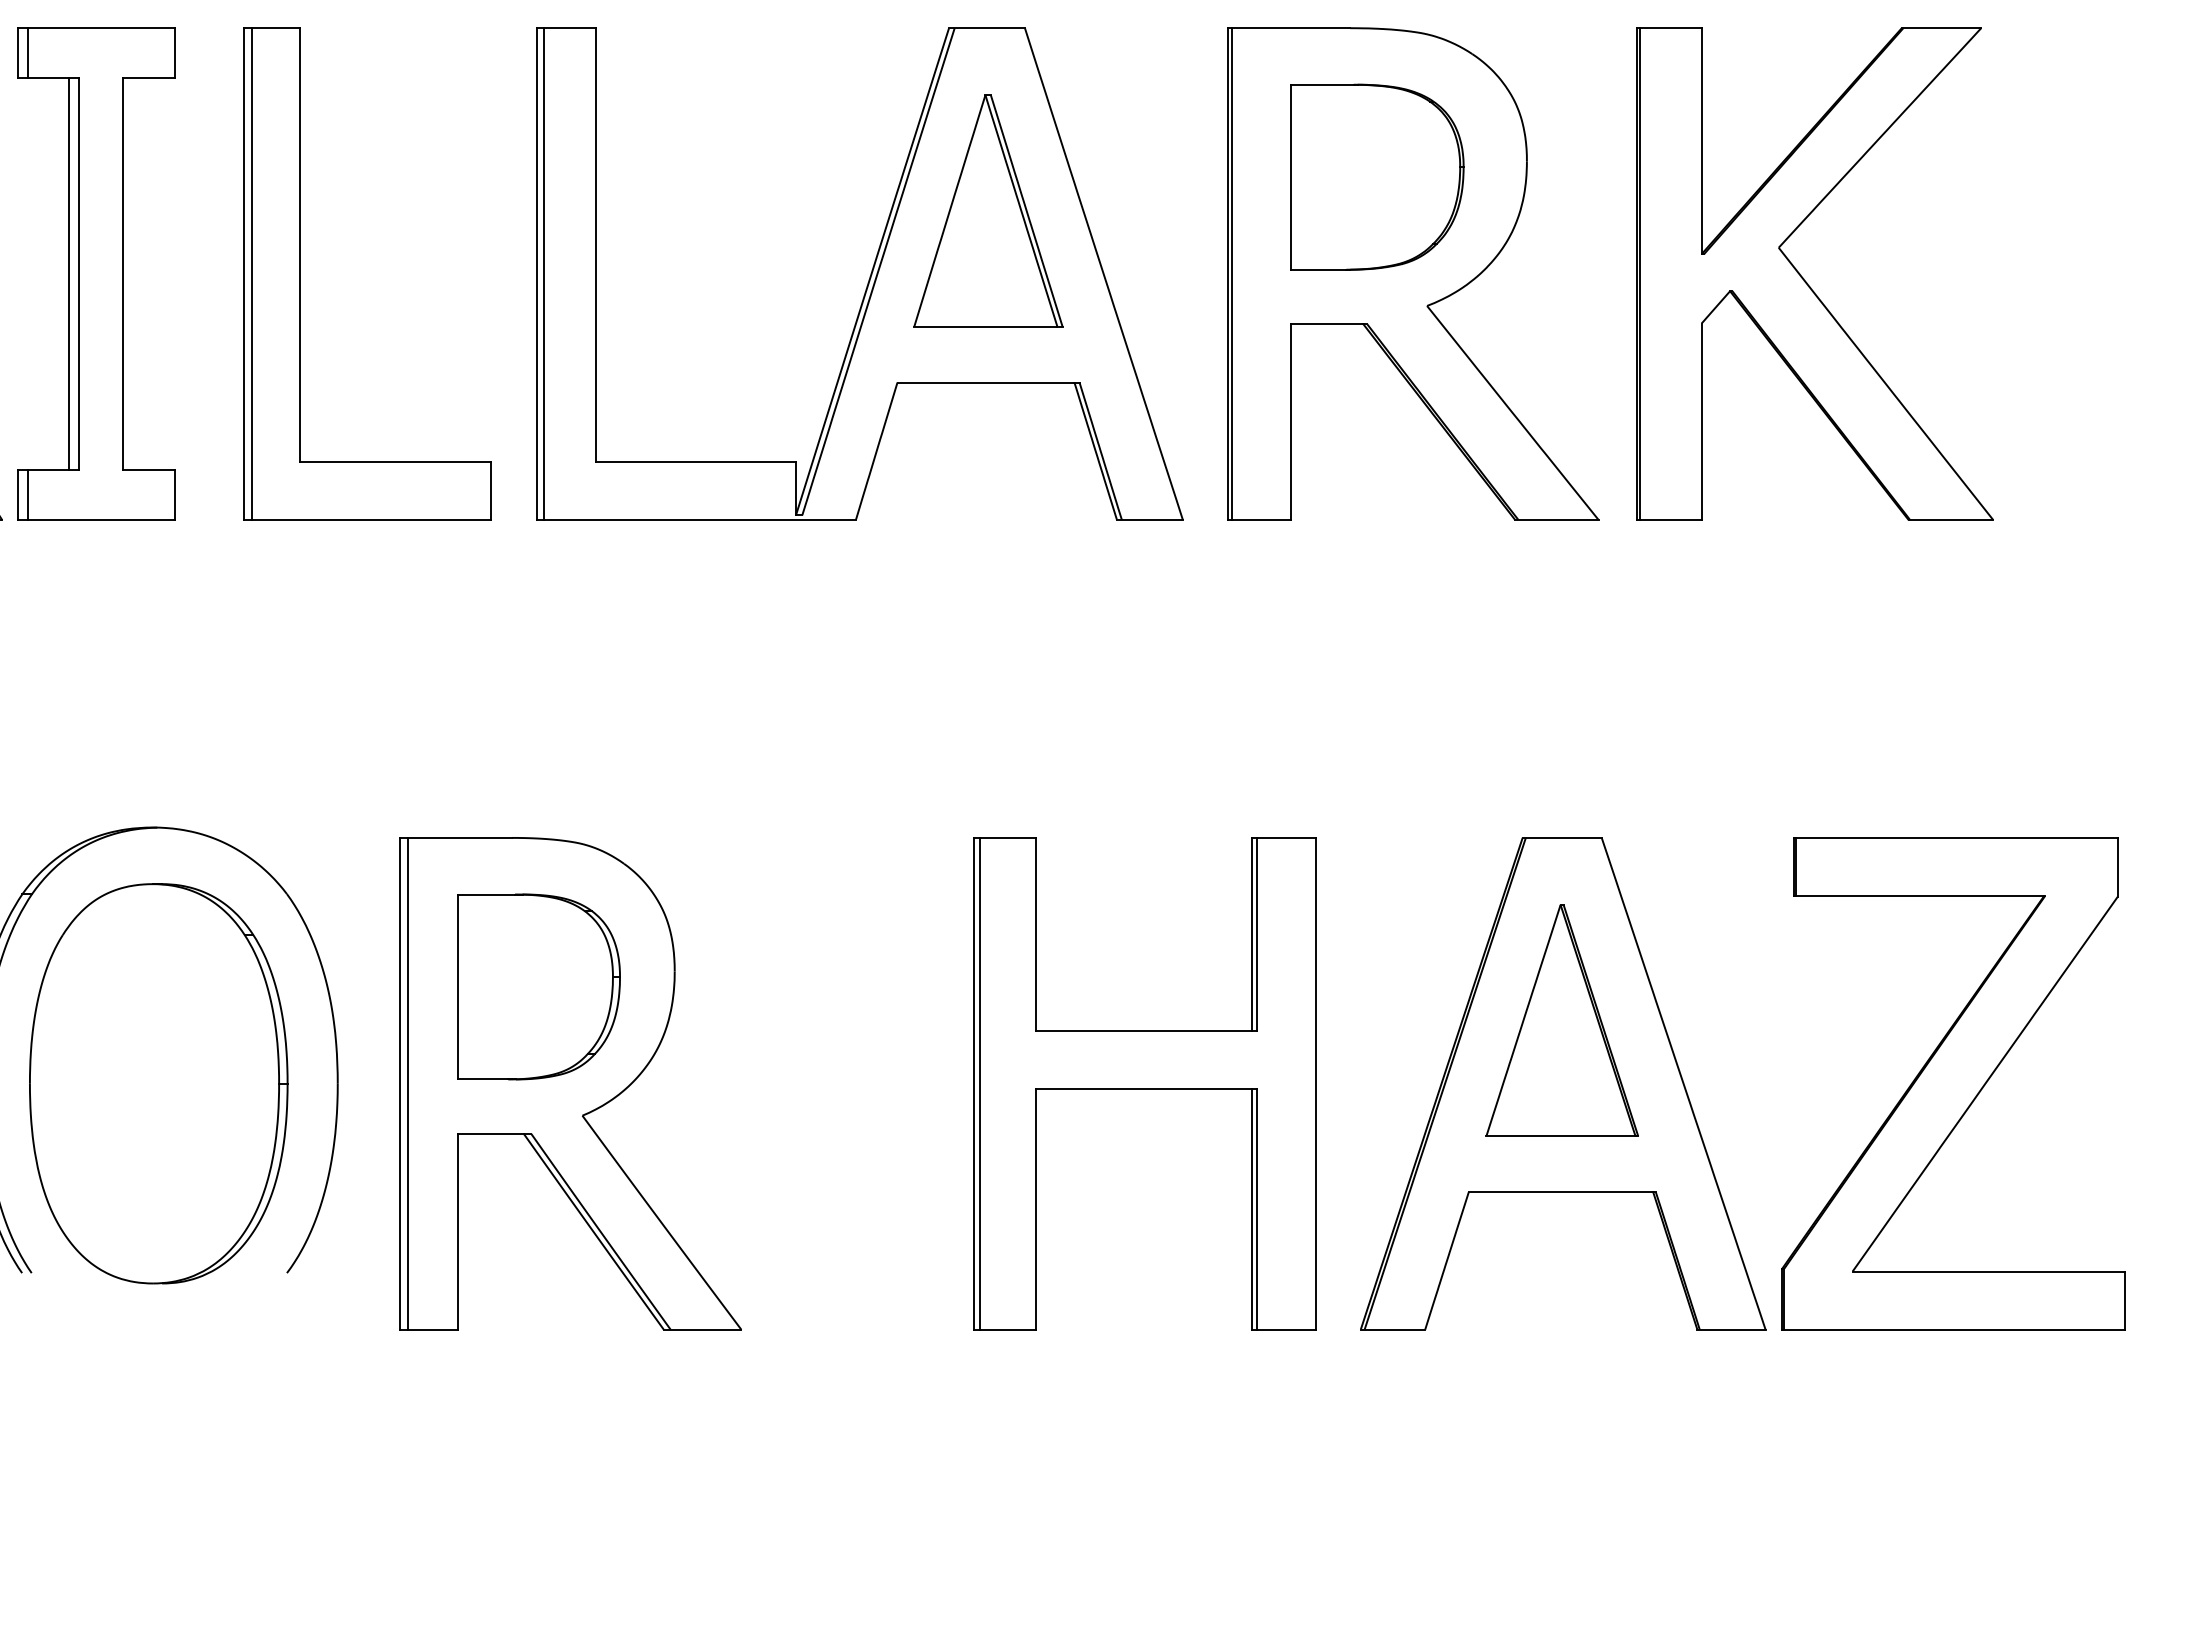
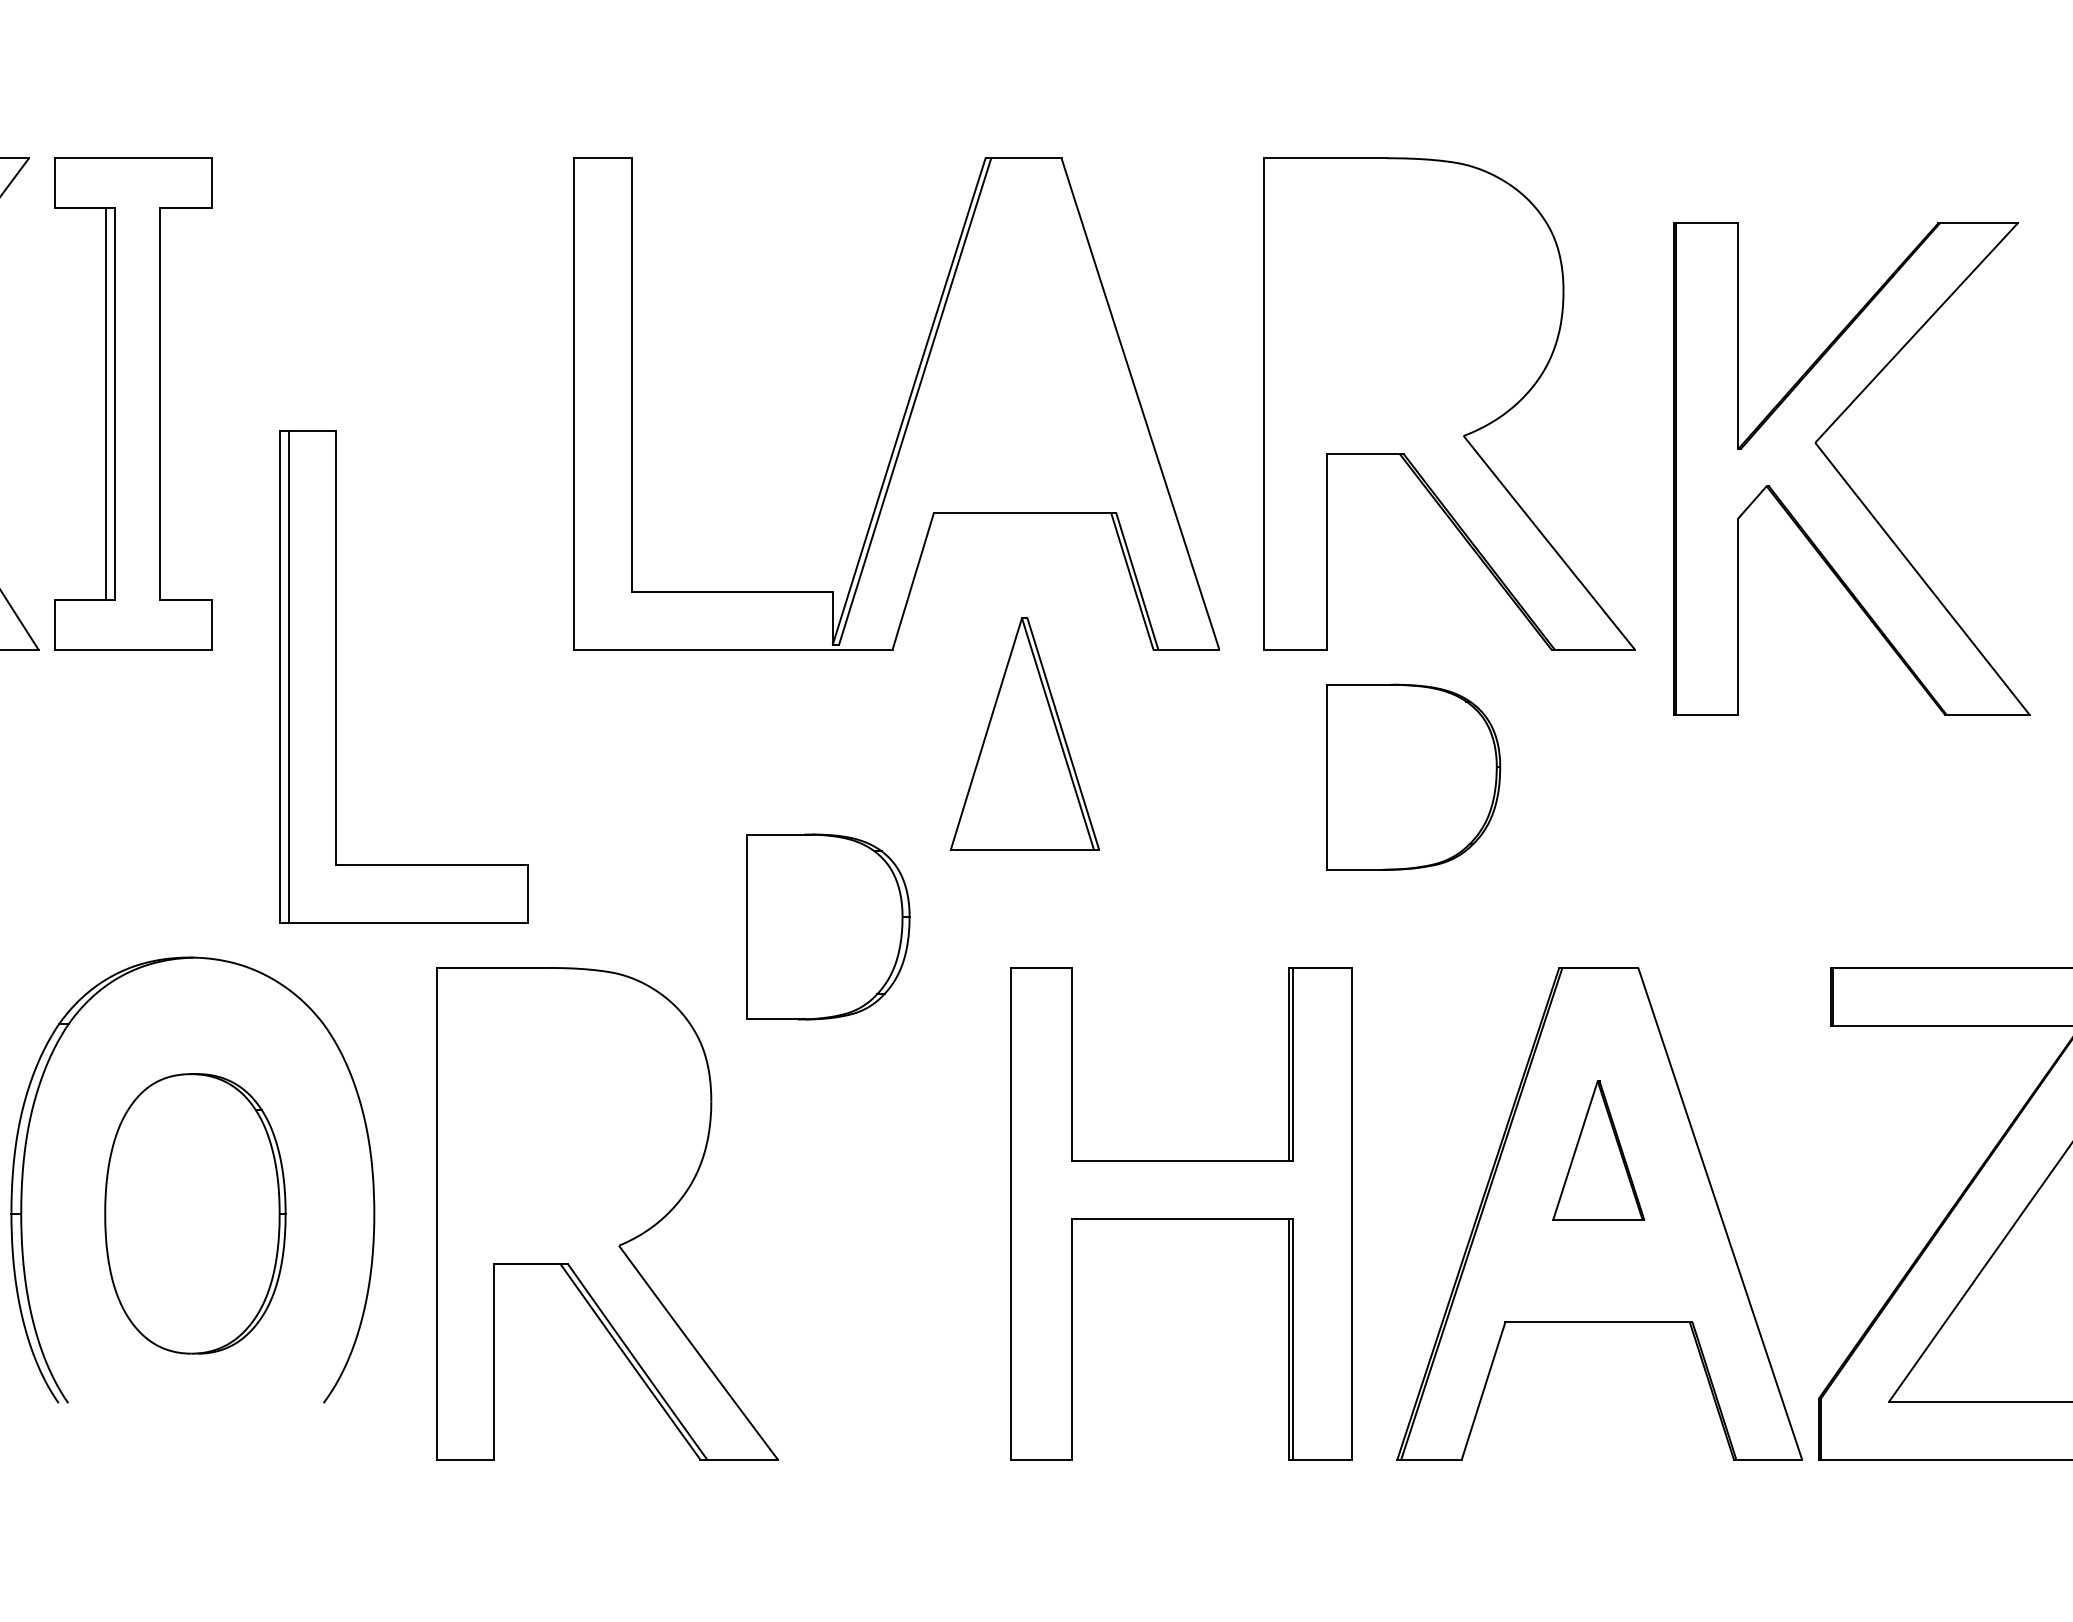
line: (27, 53) -> (64, 183), removed
part: (1377, 176) -> (1414, 776), moved
part: (988, 210) -> (1025, 733), moved
part: (300, 273) -> (337, 676), moved
line: (544, 273) -> (581, 403), removed
line: (1232, 273) -> (1269, 403), removed
part: (1804, 278) -> (1841, 473), moved
line: (27, 494) -> (64, 624), removed
part: (538, 986) -> (828, 926), moved
part: (1561, 1020) -> (1598, 1150), size x0.6
part: (158, 1083) -> (195, 1213), size x0.7
line: (408, 1083) -> (445, 1213), removed
line: (979, 1083) -> (1016, 1213), removed

